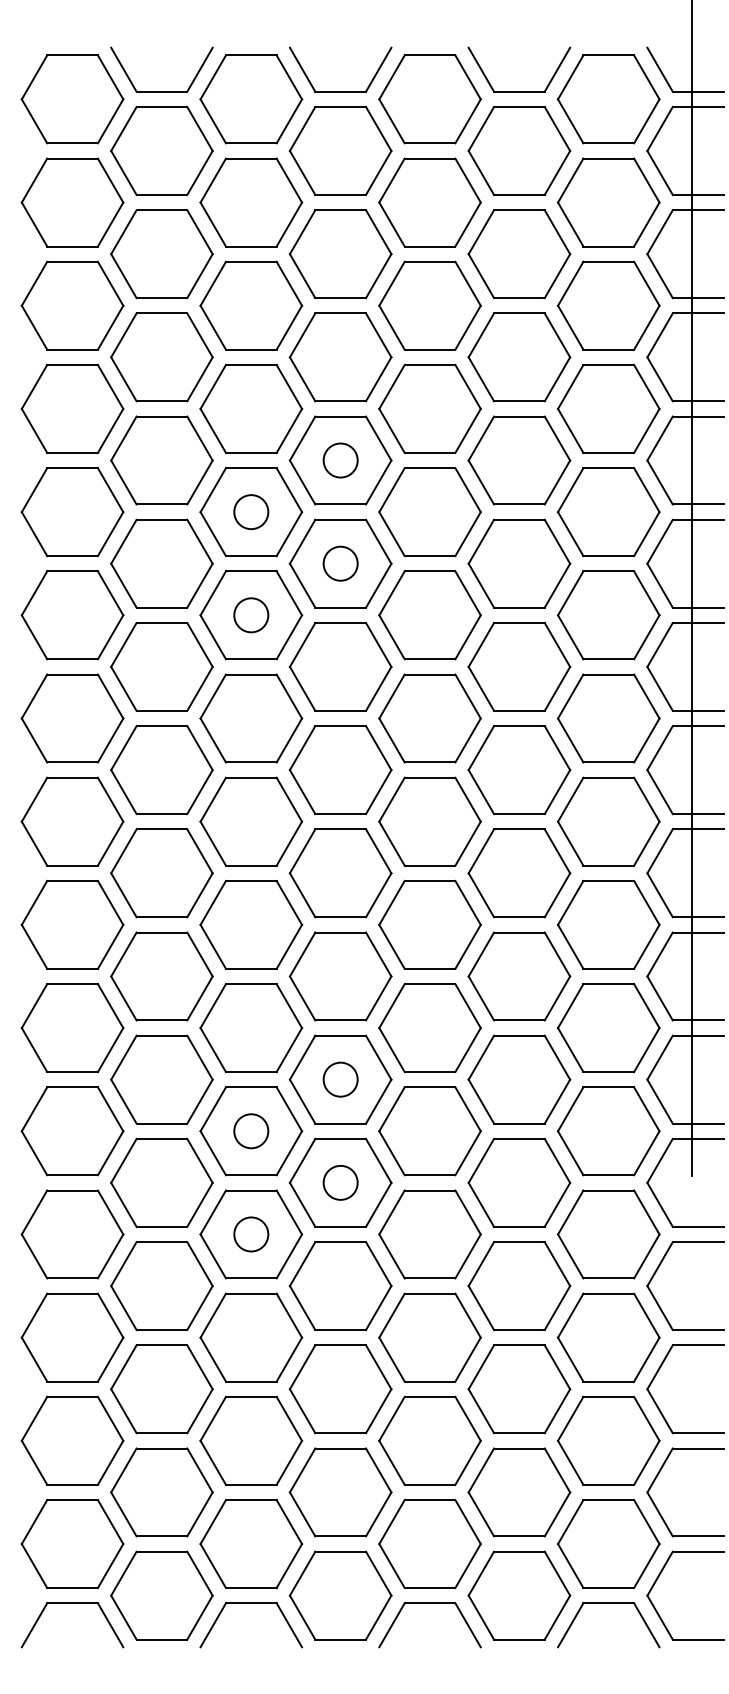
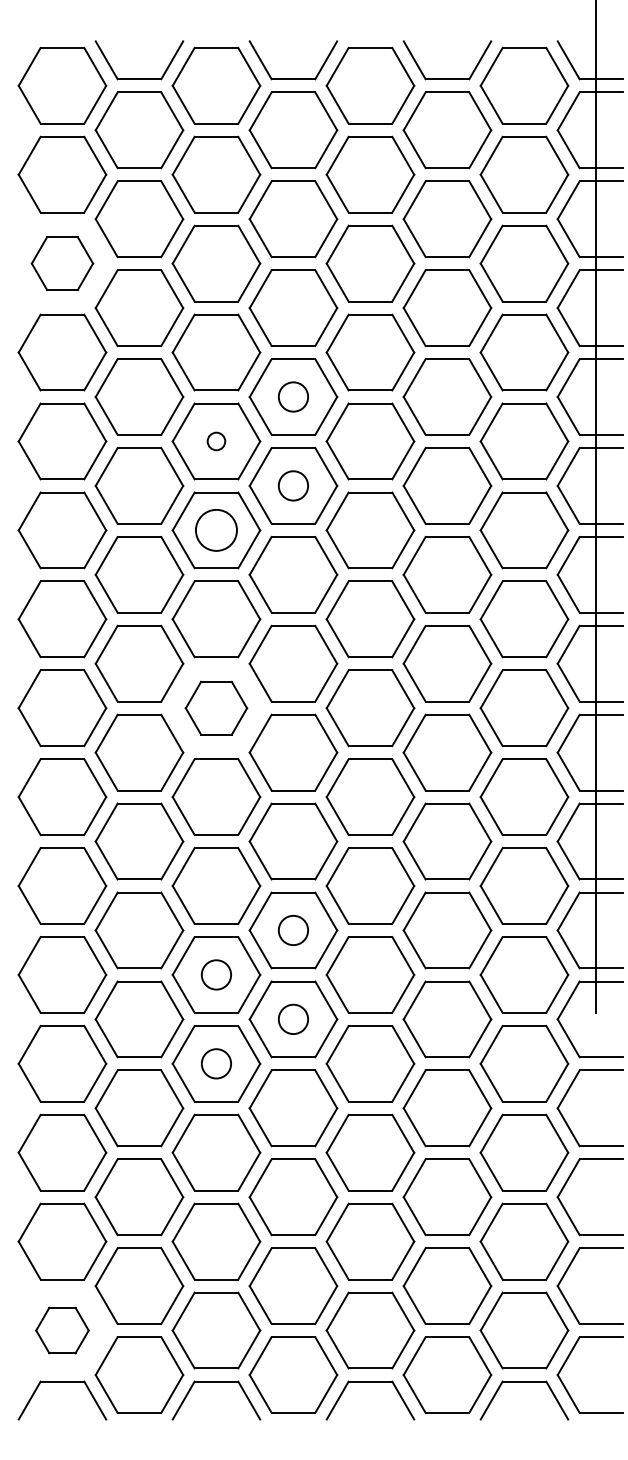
part: (72, 305) -> (62, 263), size x0.7
circle: (251, 512) -> (216, 441), size x0.6
circle: (251, 615) -> (216, 530), size x1.4
part: (251, 822) -> (216, 708), size x0.7
part: (72, 1543) -> (62, 1330), size x0.6

